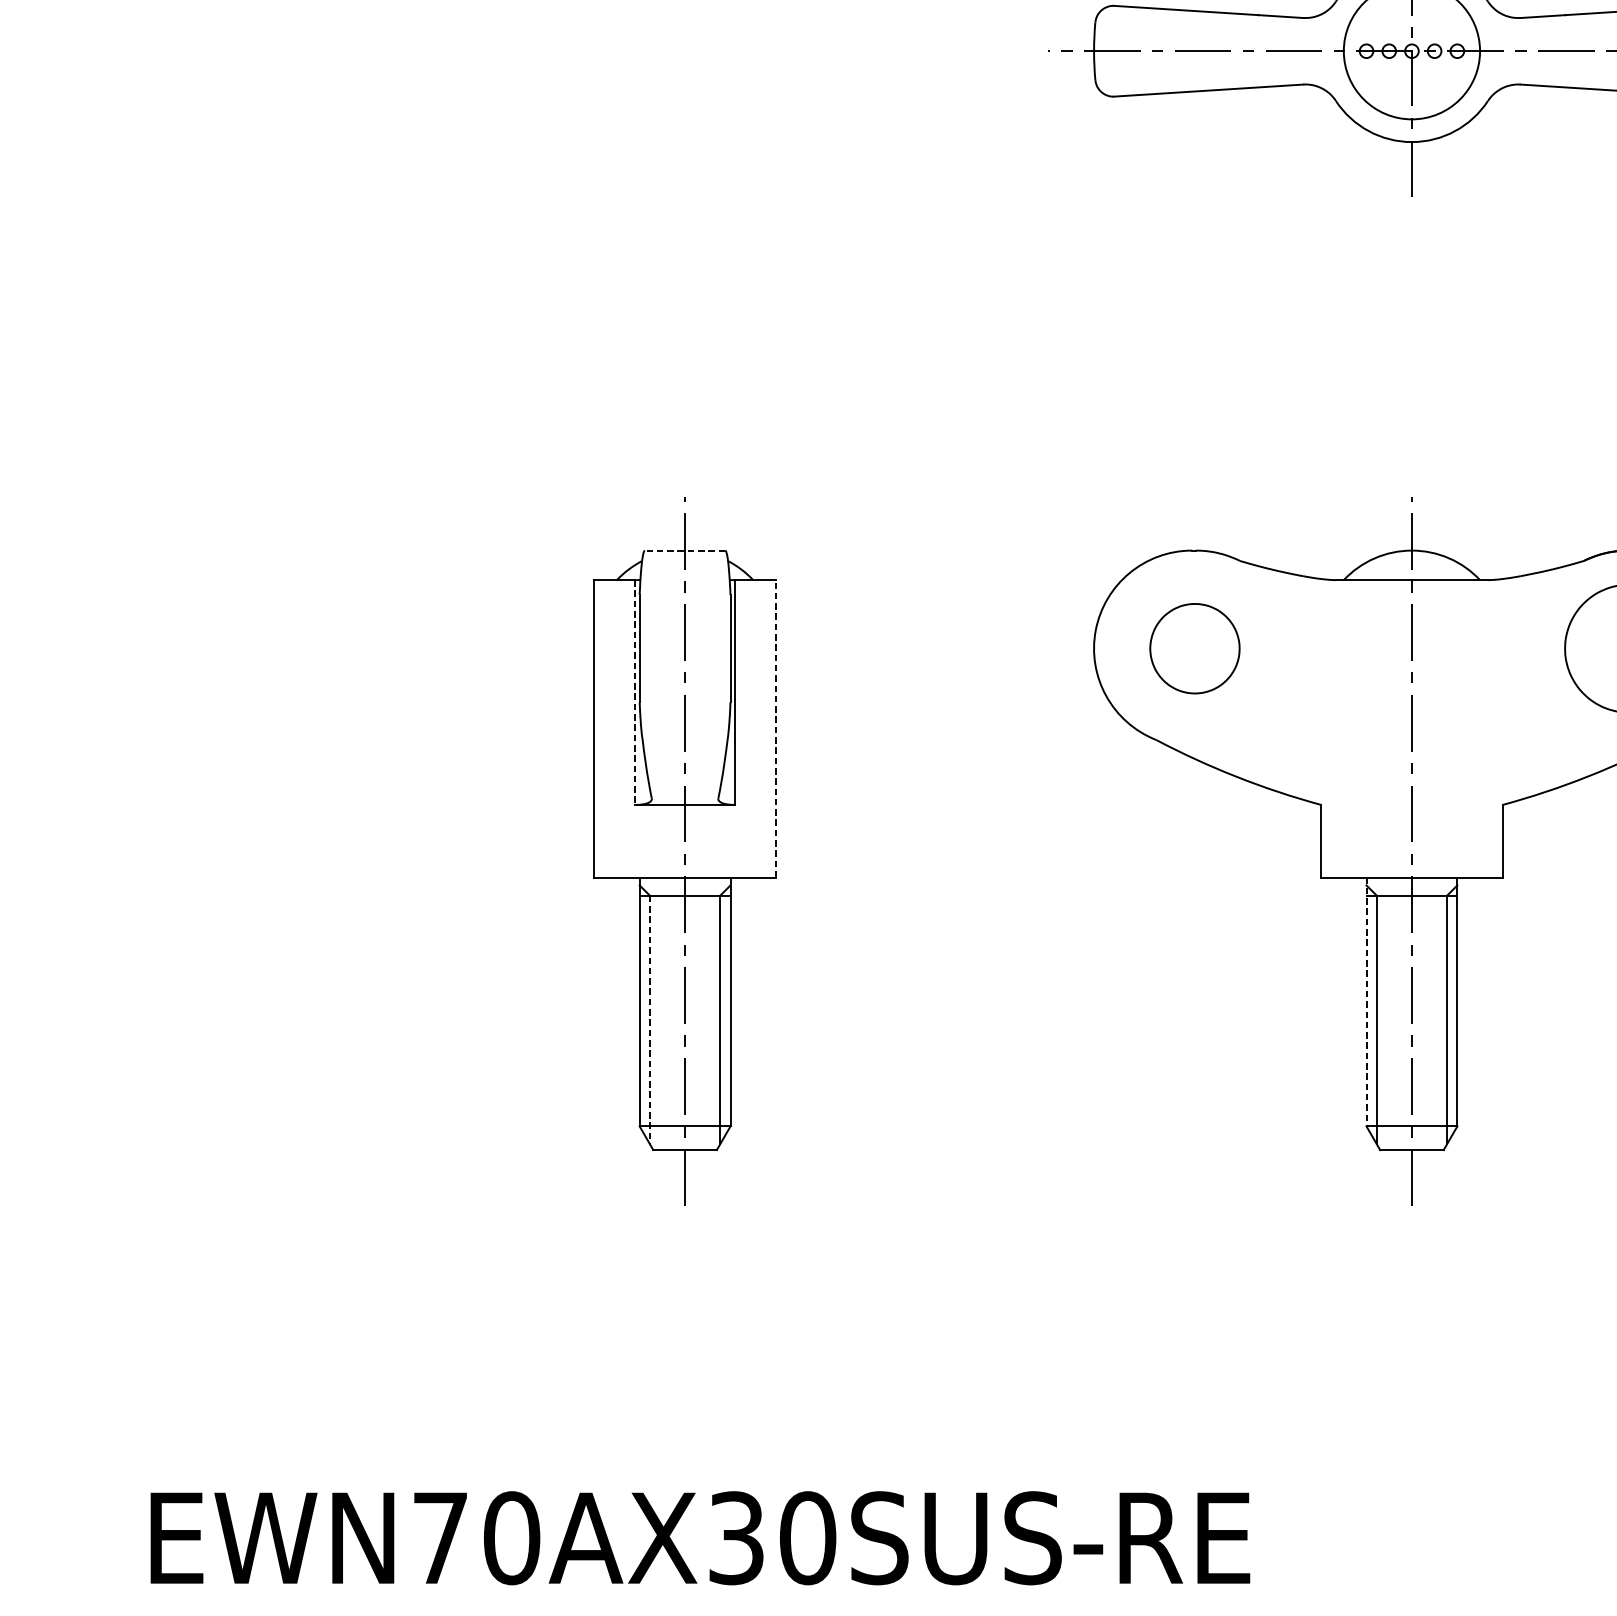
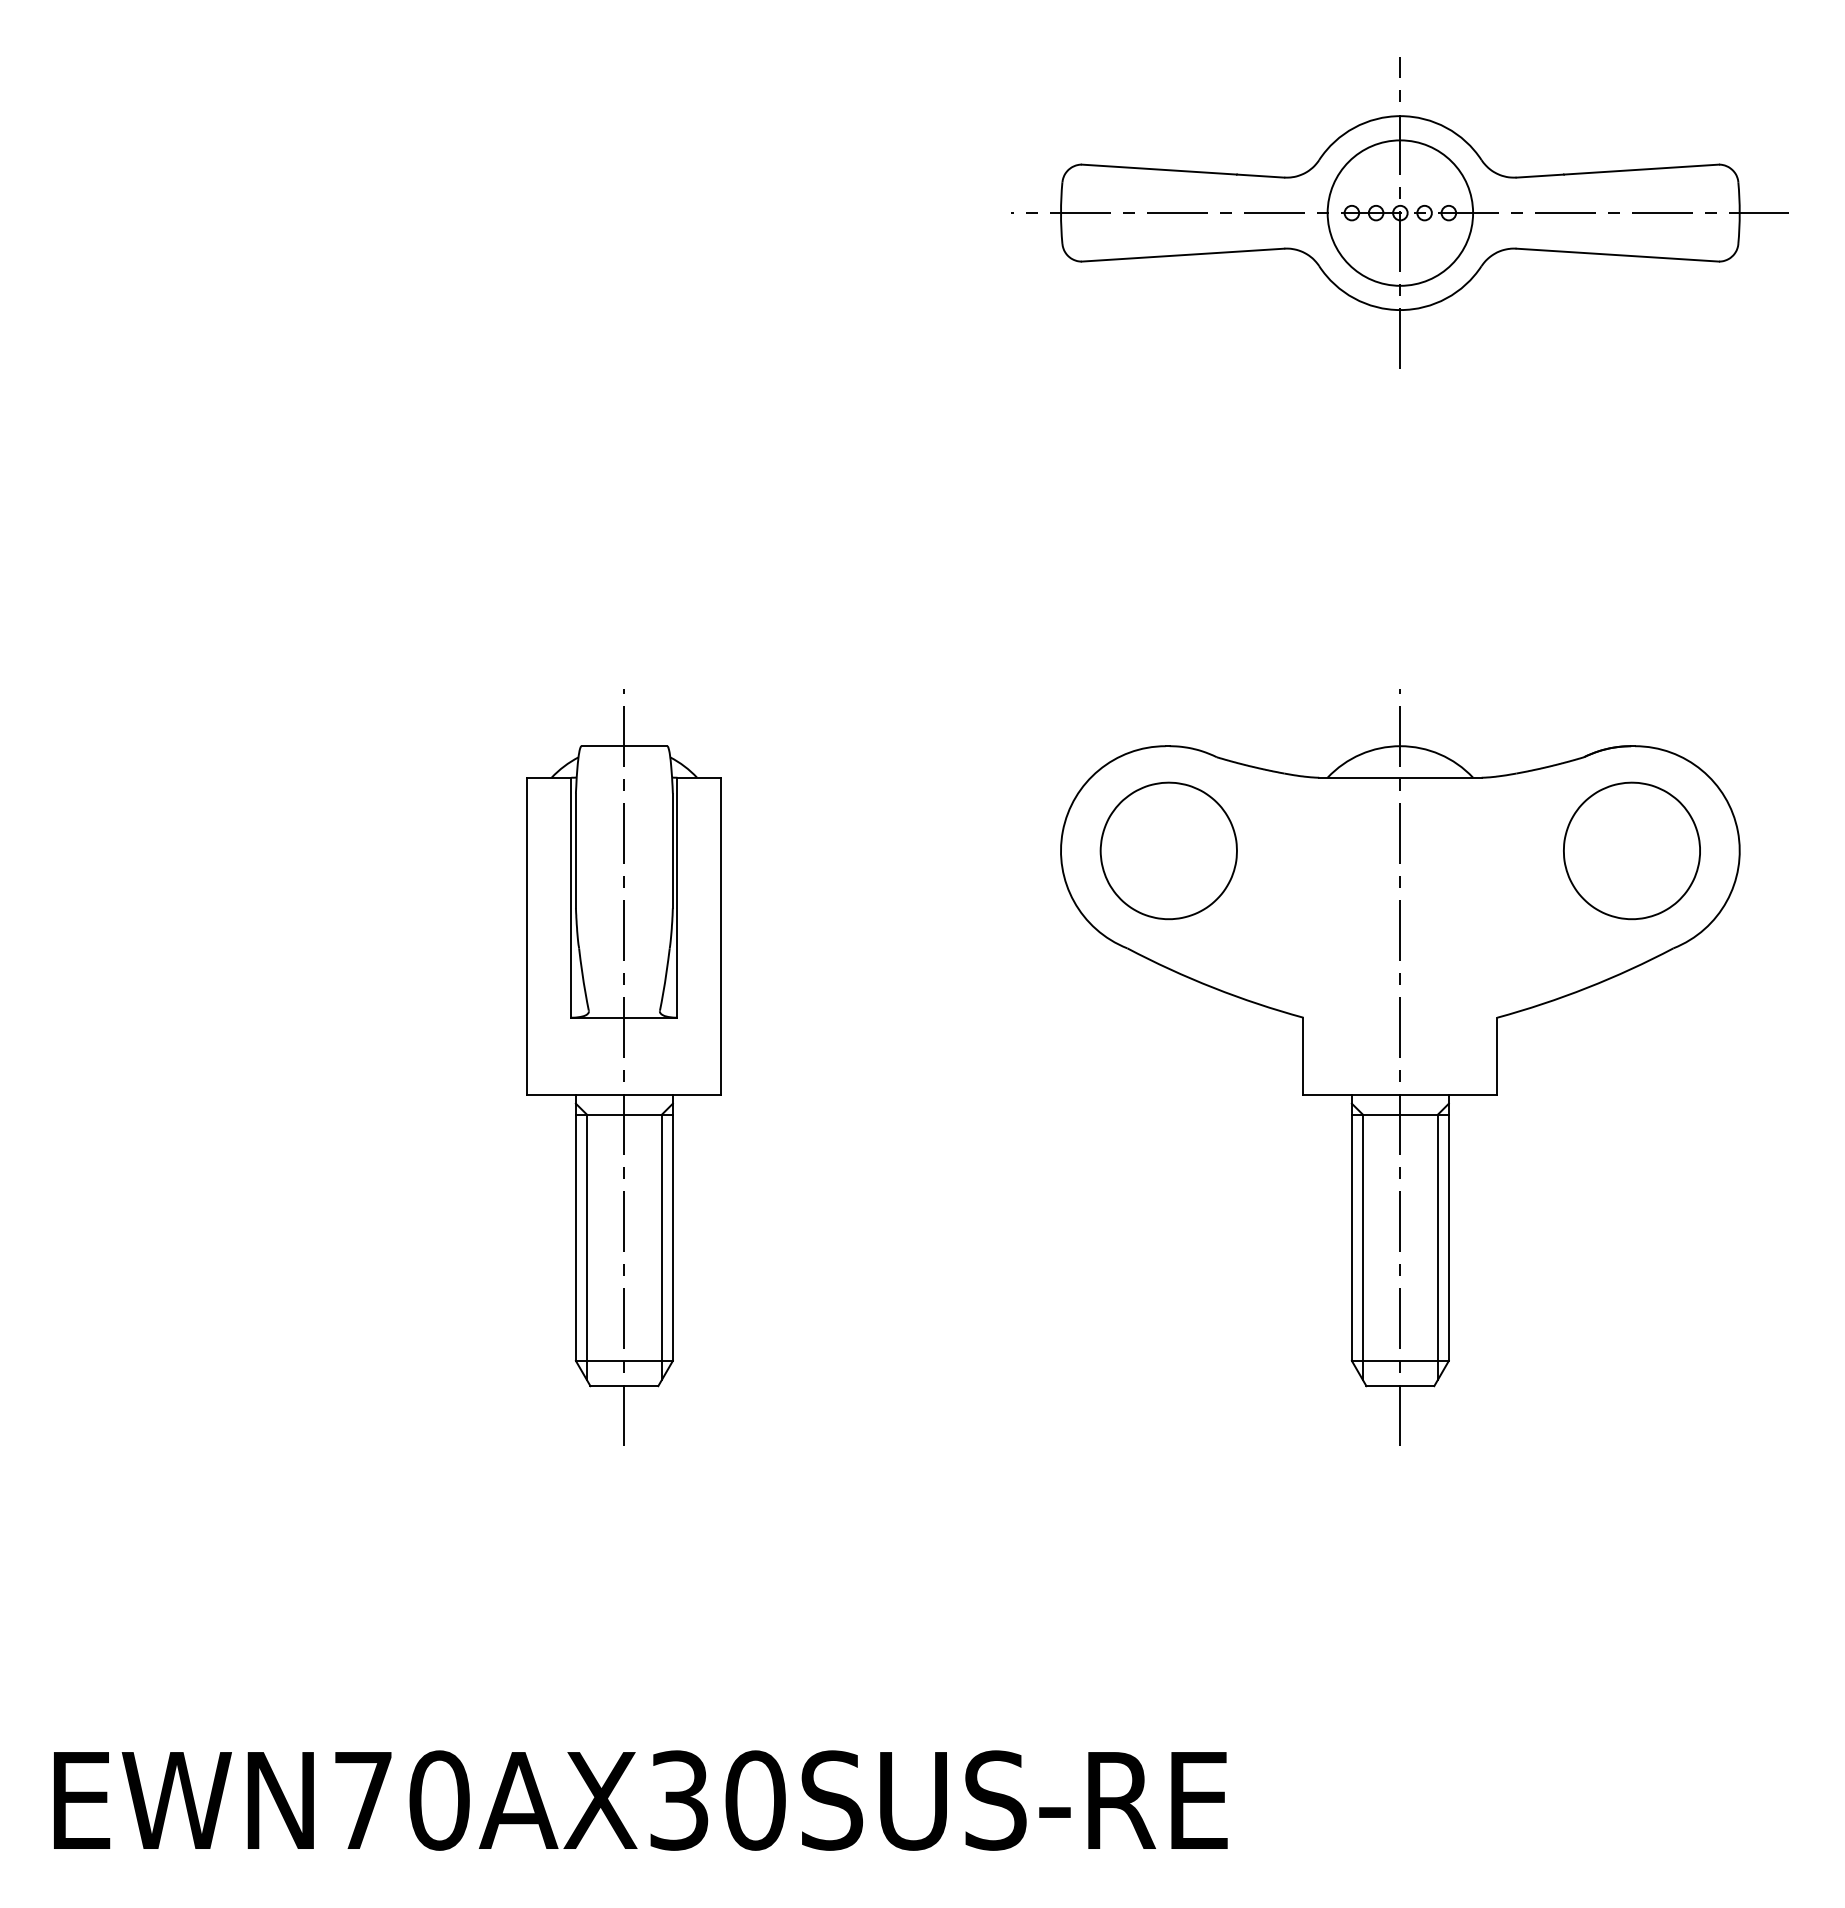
line: (685, 550) -> (624, 746), dashed -> solid
part: (1194, 648) -> (1168, 850), size x1.43
line: (635, 692) -> (571, 897), dashed -> solid
line: (776, 728) -> (721, 936), dashed -> solid
line: (1366, 1002) -> (1351, 1228), dashed -> solid
line: (649, 1020) -> (586, 1247), dashed -> solid

